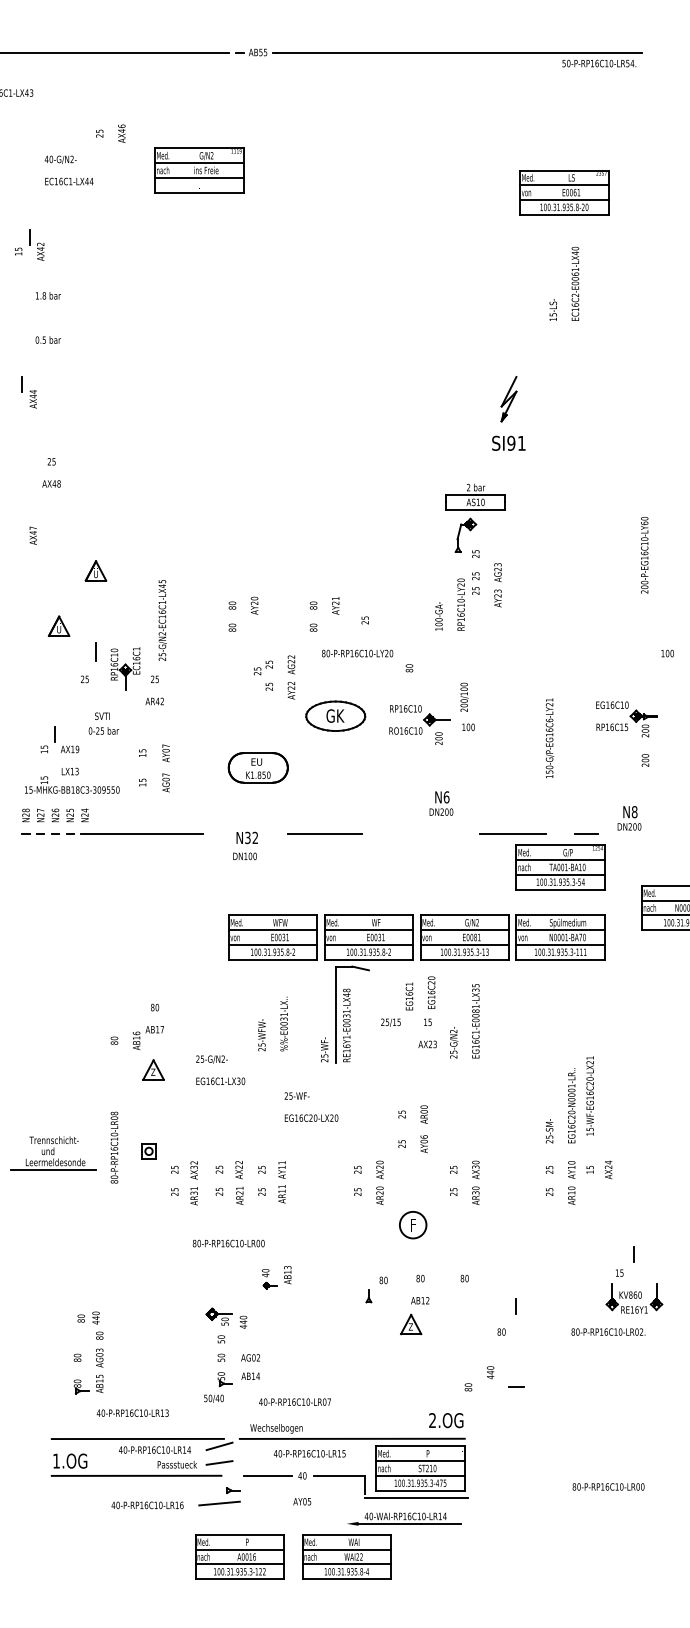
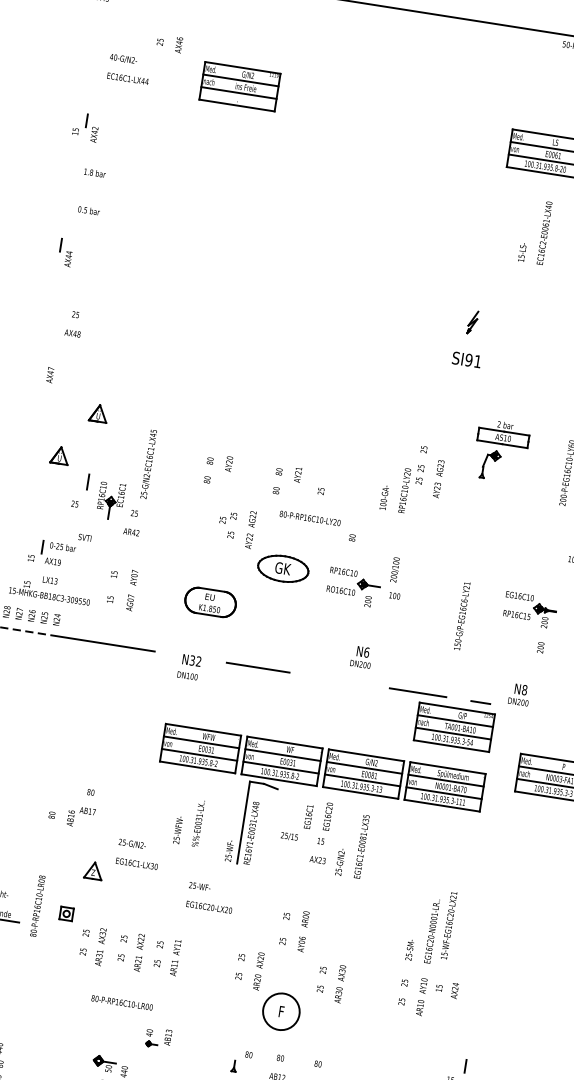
part: (508, 399) -> (472, 322), size x0.6
part: (475, 517) -> (501, 450), moved
text: (103, 730) -> (62, 546), moved
part: (153, 1069) -> (93, 870), moved
circle: (412, 1224) -> (280, 1011), size x1.6

